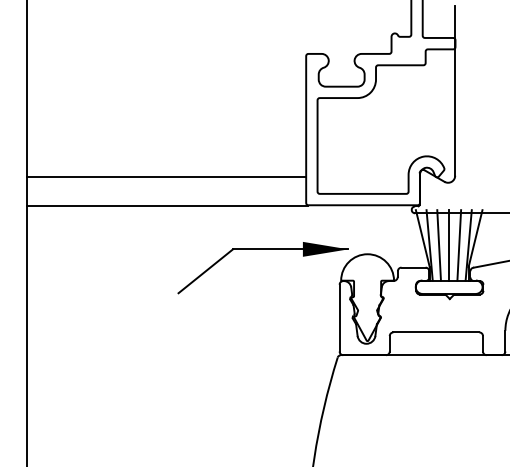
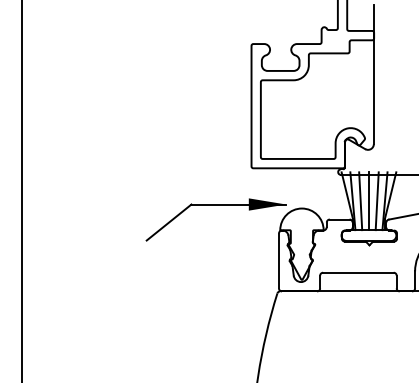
line: (166, 177) -> (136, 145), removed
line: (167, 205) -> (137, 168), removed

